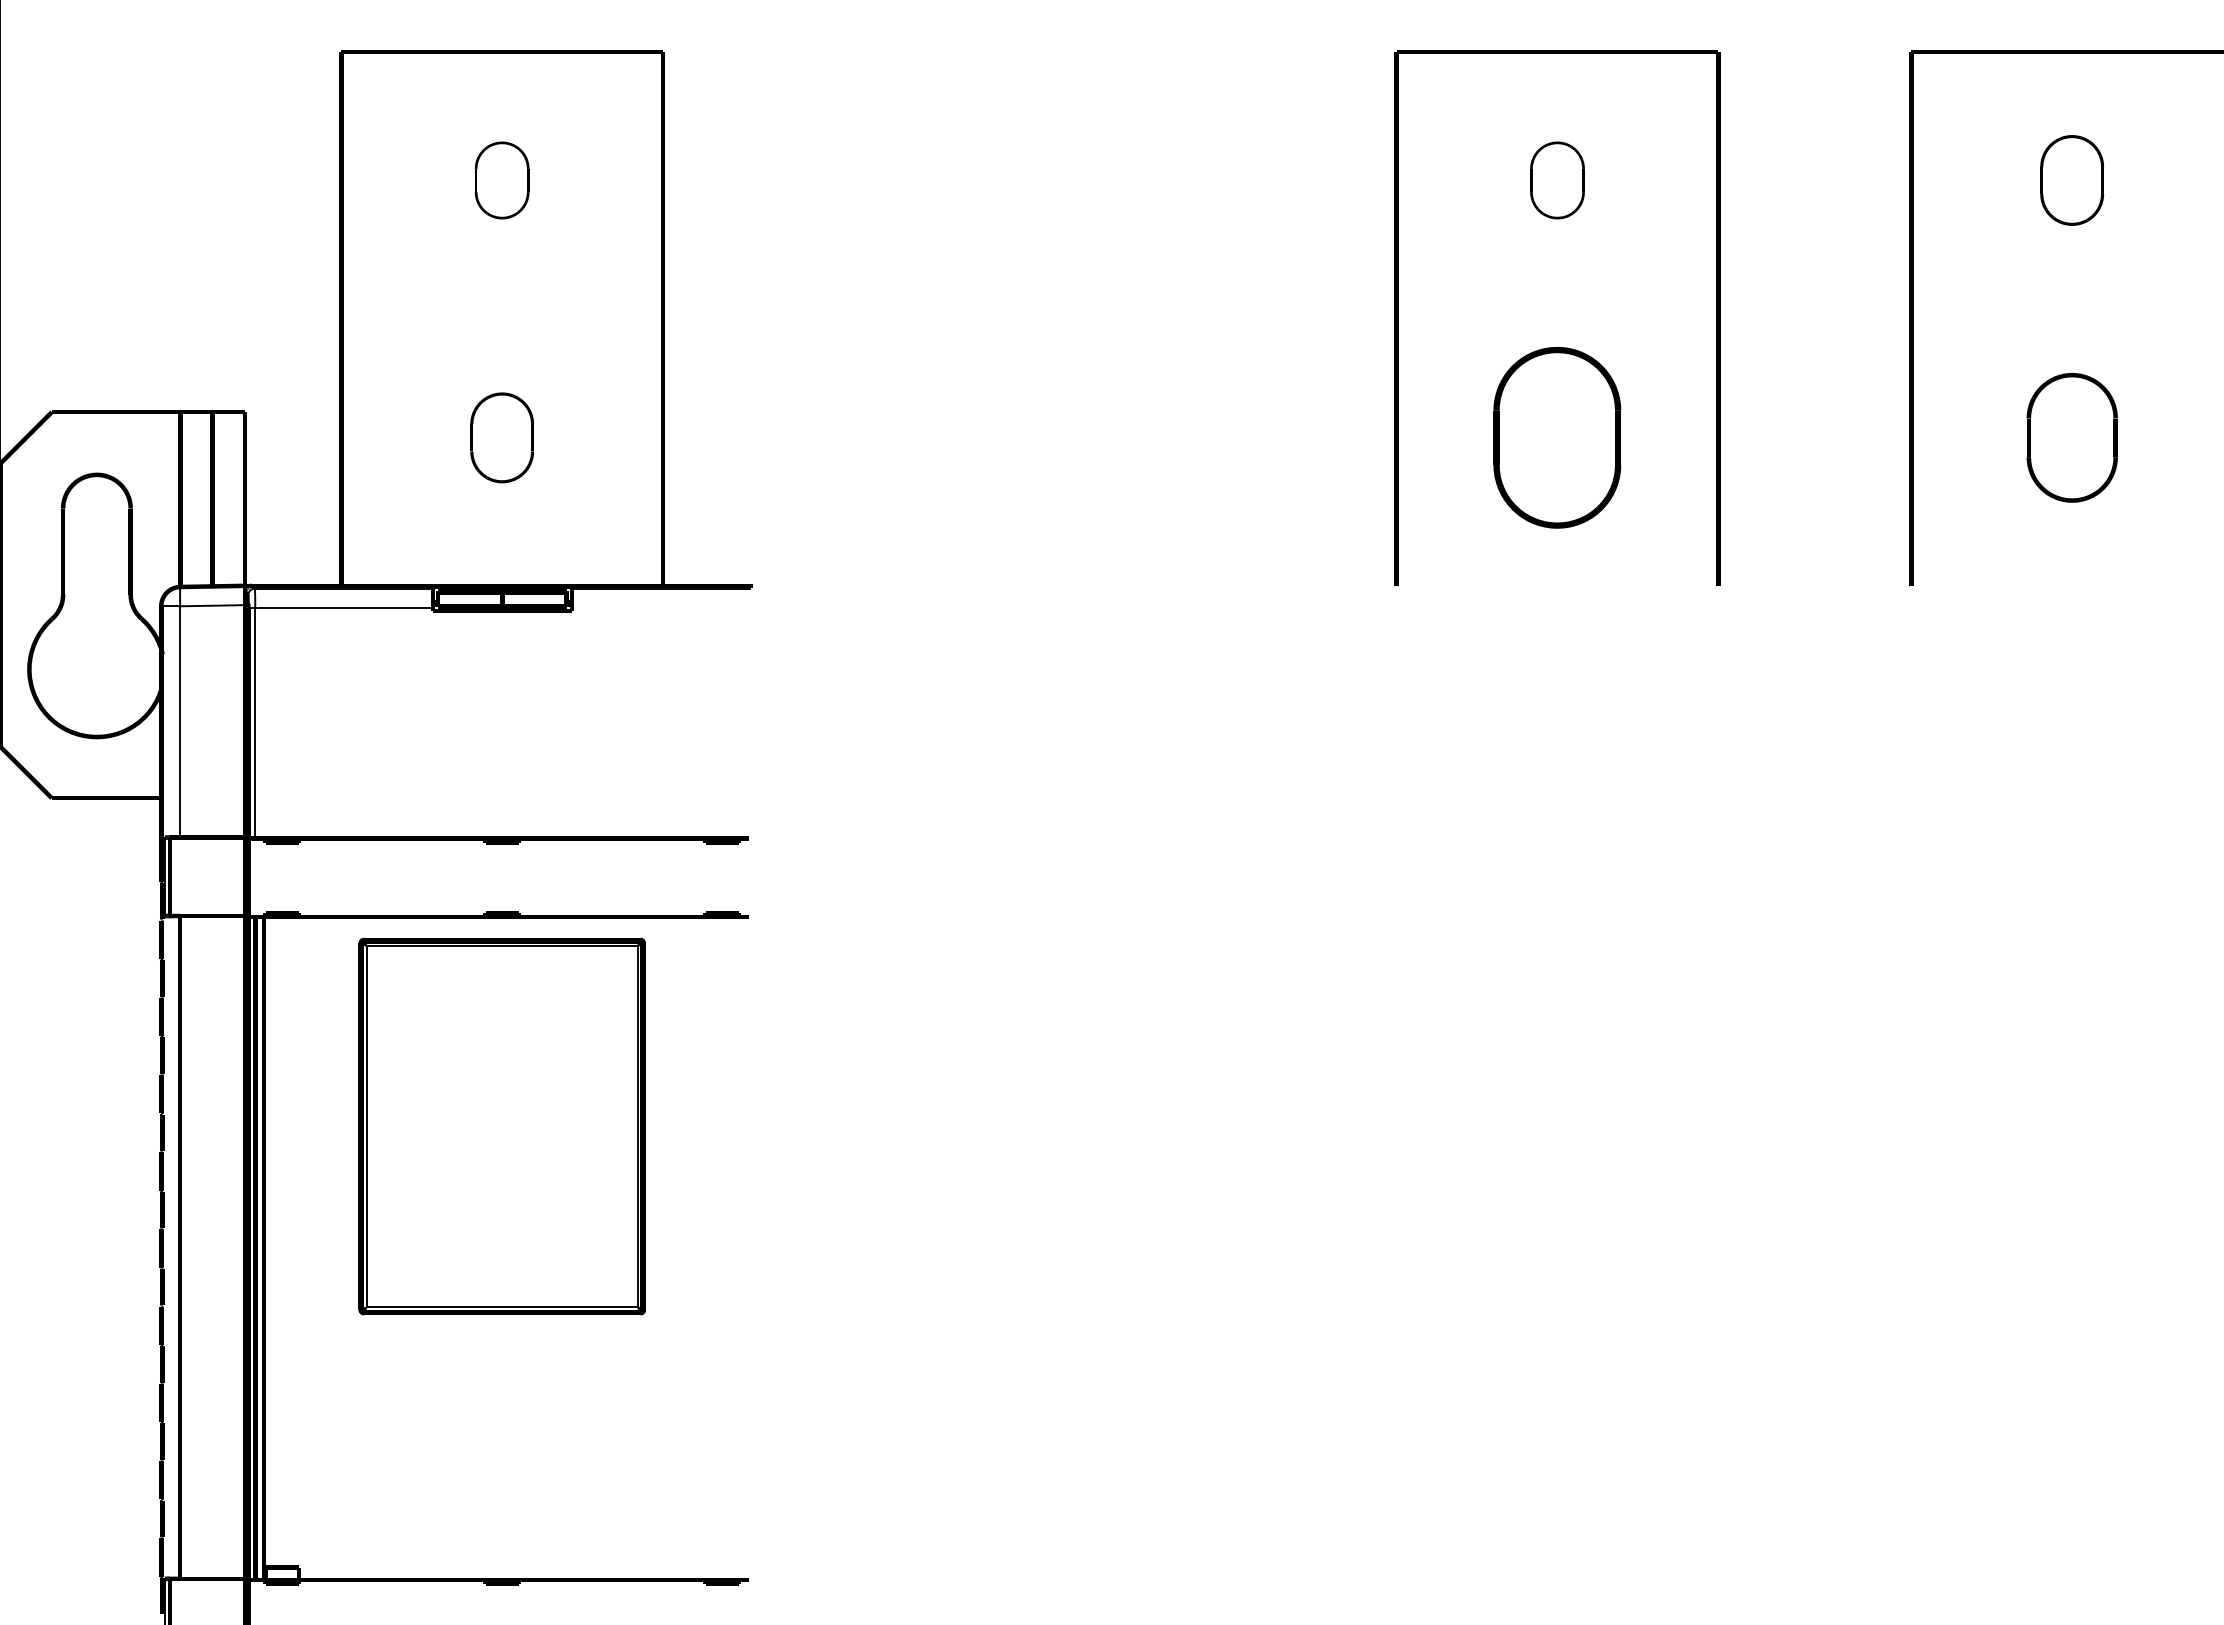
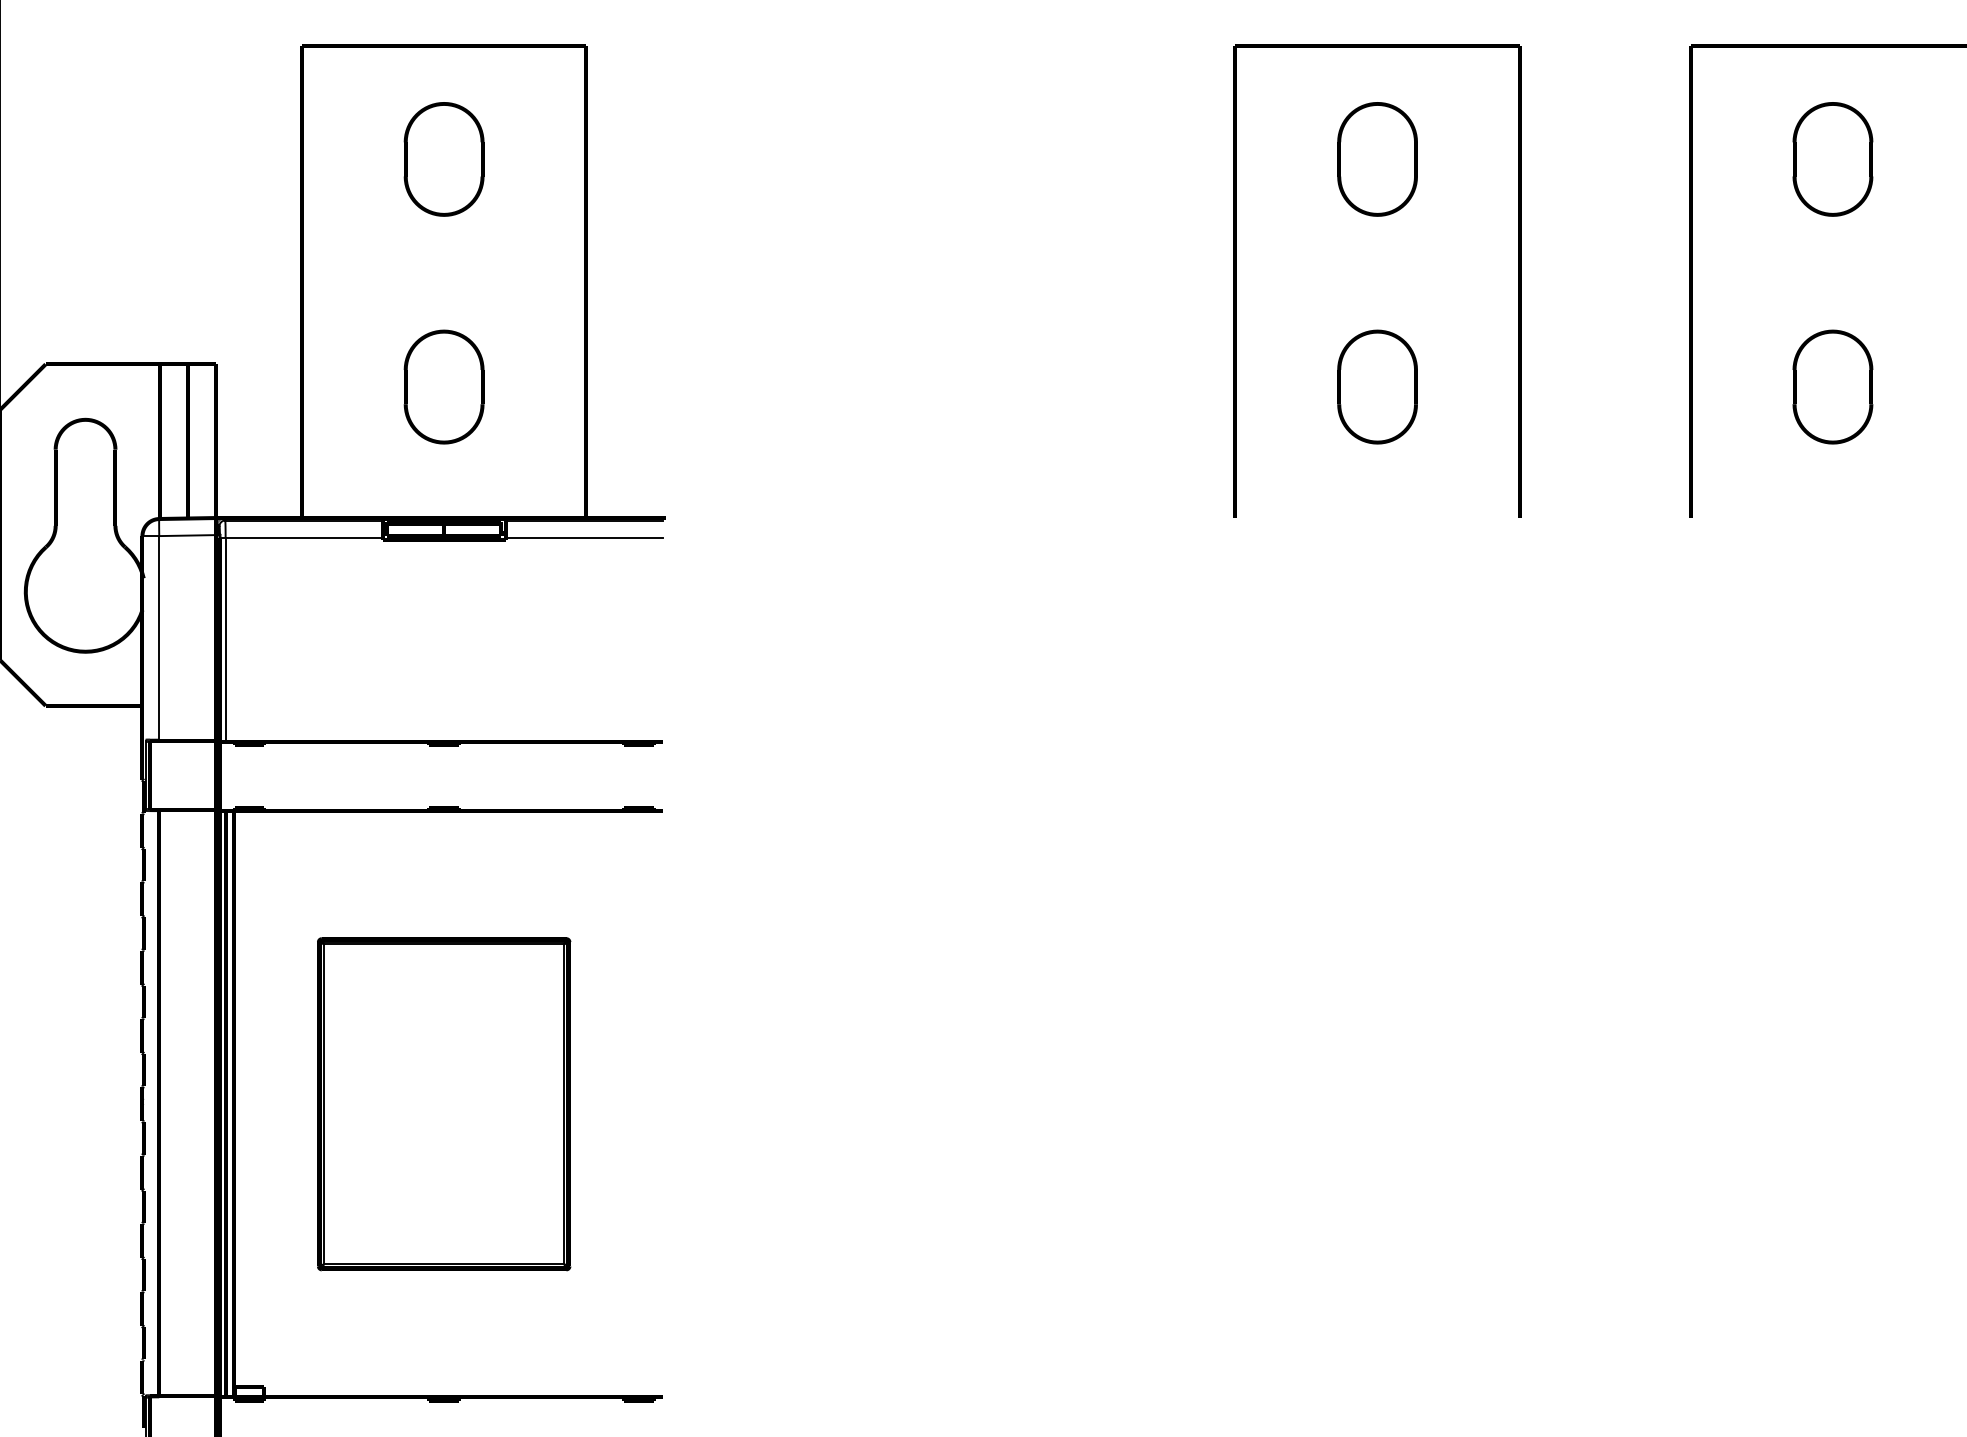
part: (501, 180) -> (443, 159), size x1.67
part: (1557, 180) -> (1377, 159), size x1.67
part: (2071, 180) -> (1832, 159), size x1.43
part: (501, 437) -> (443, 386), size x1.43
part: (1557, 437) -> (1377, 386), size x0.71
line: (660, 607) -> (584, 537), added
part: (501, 1126) -> (443, 1104), moved

